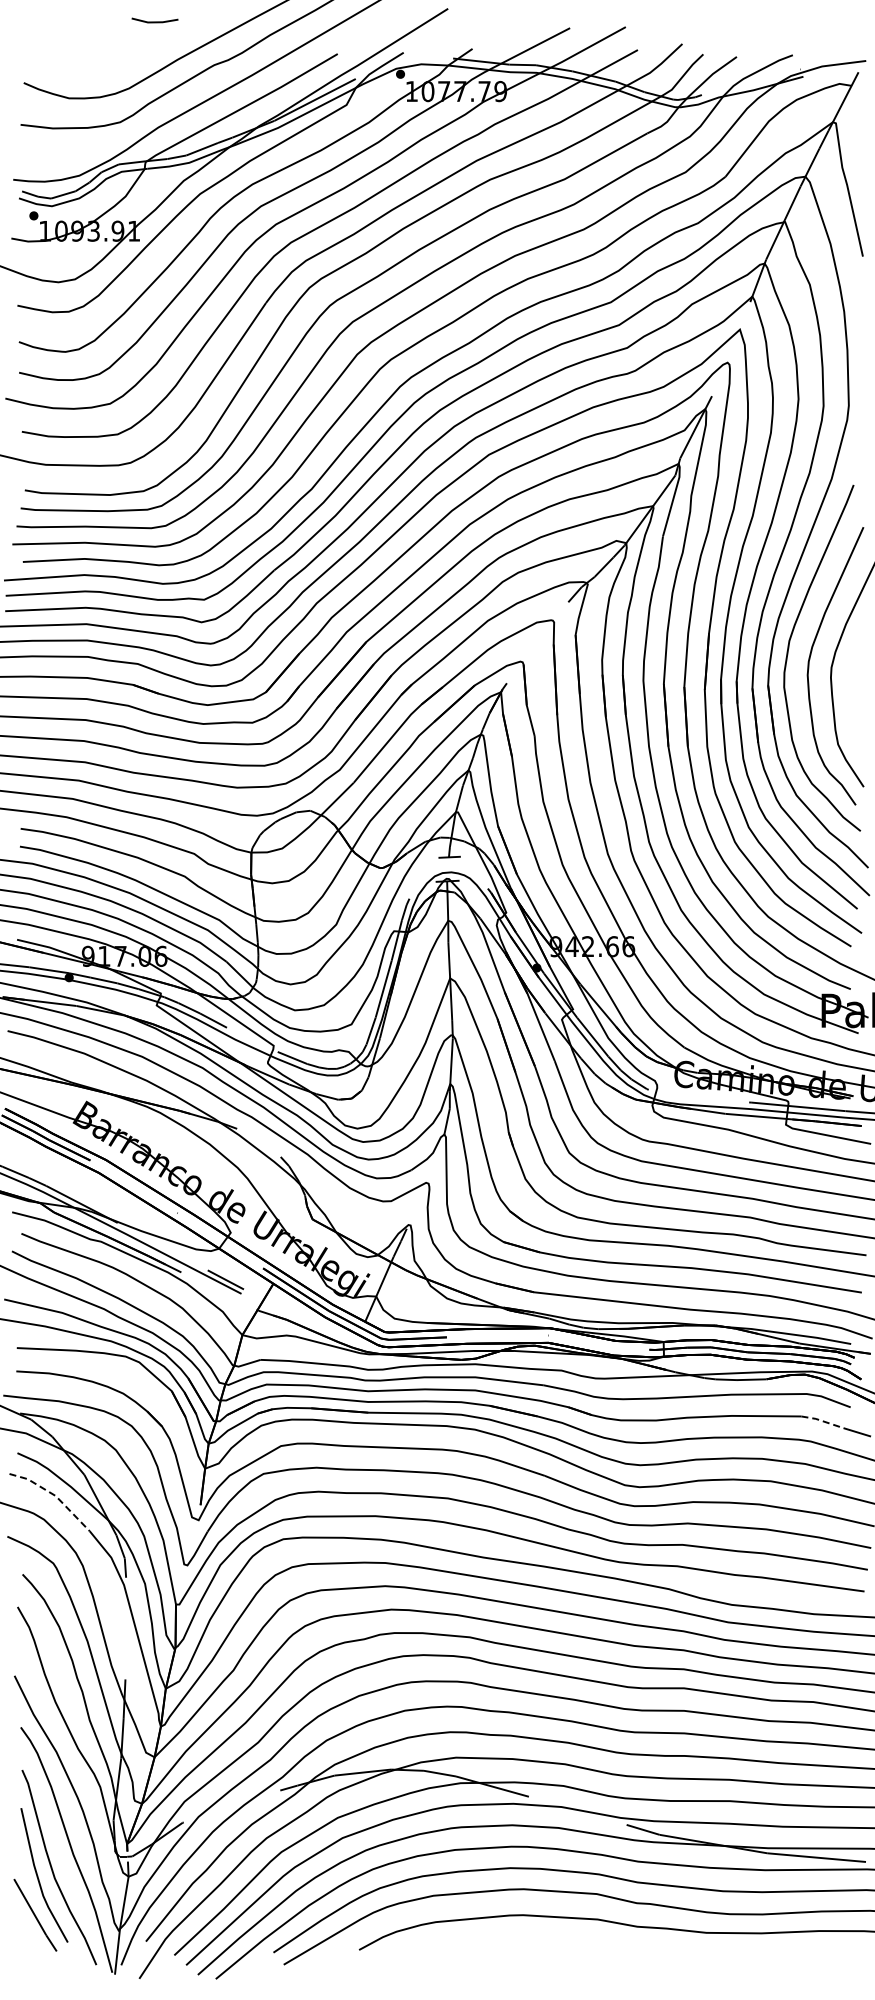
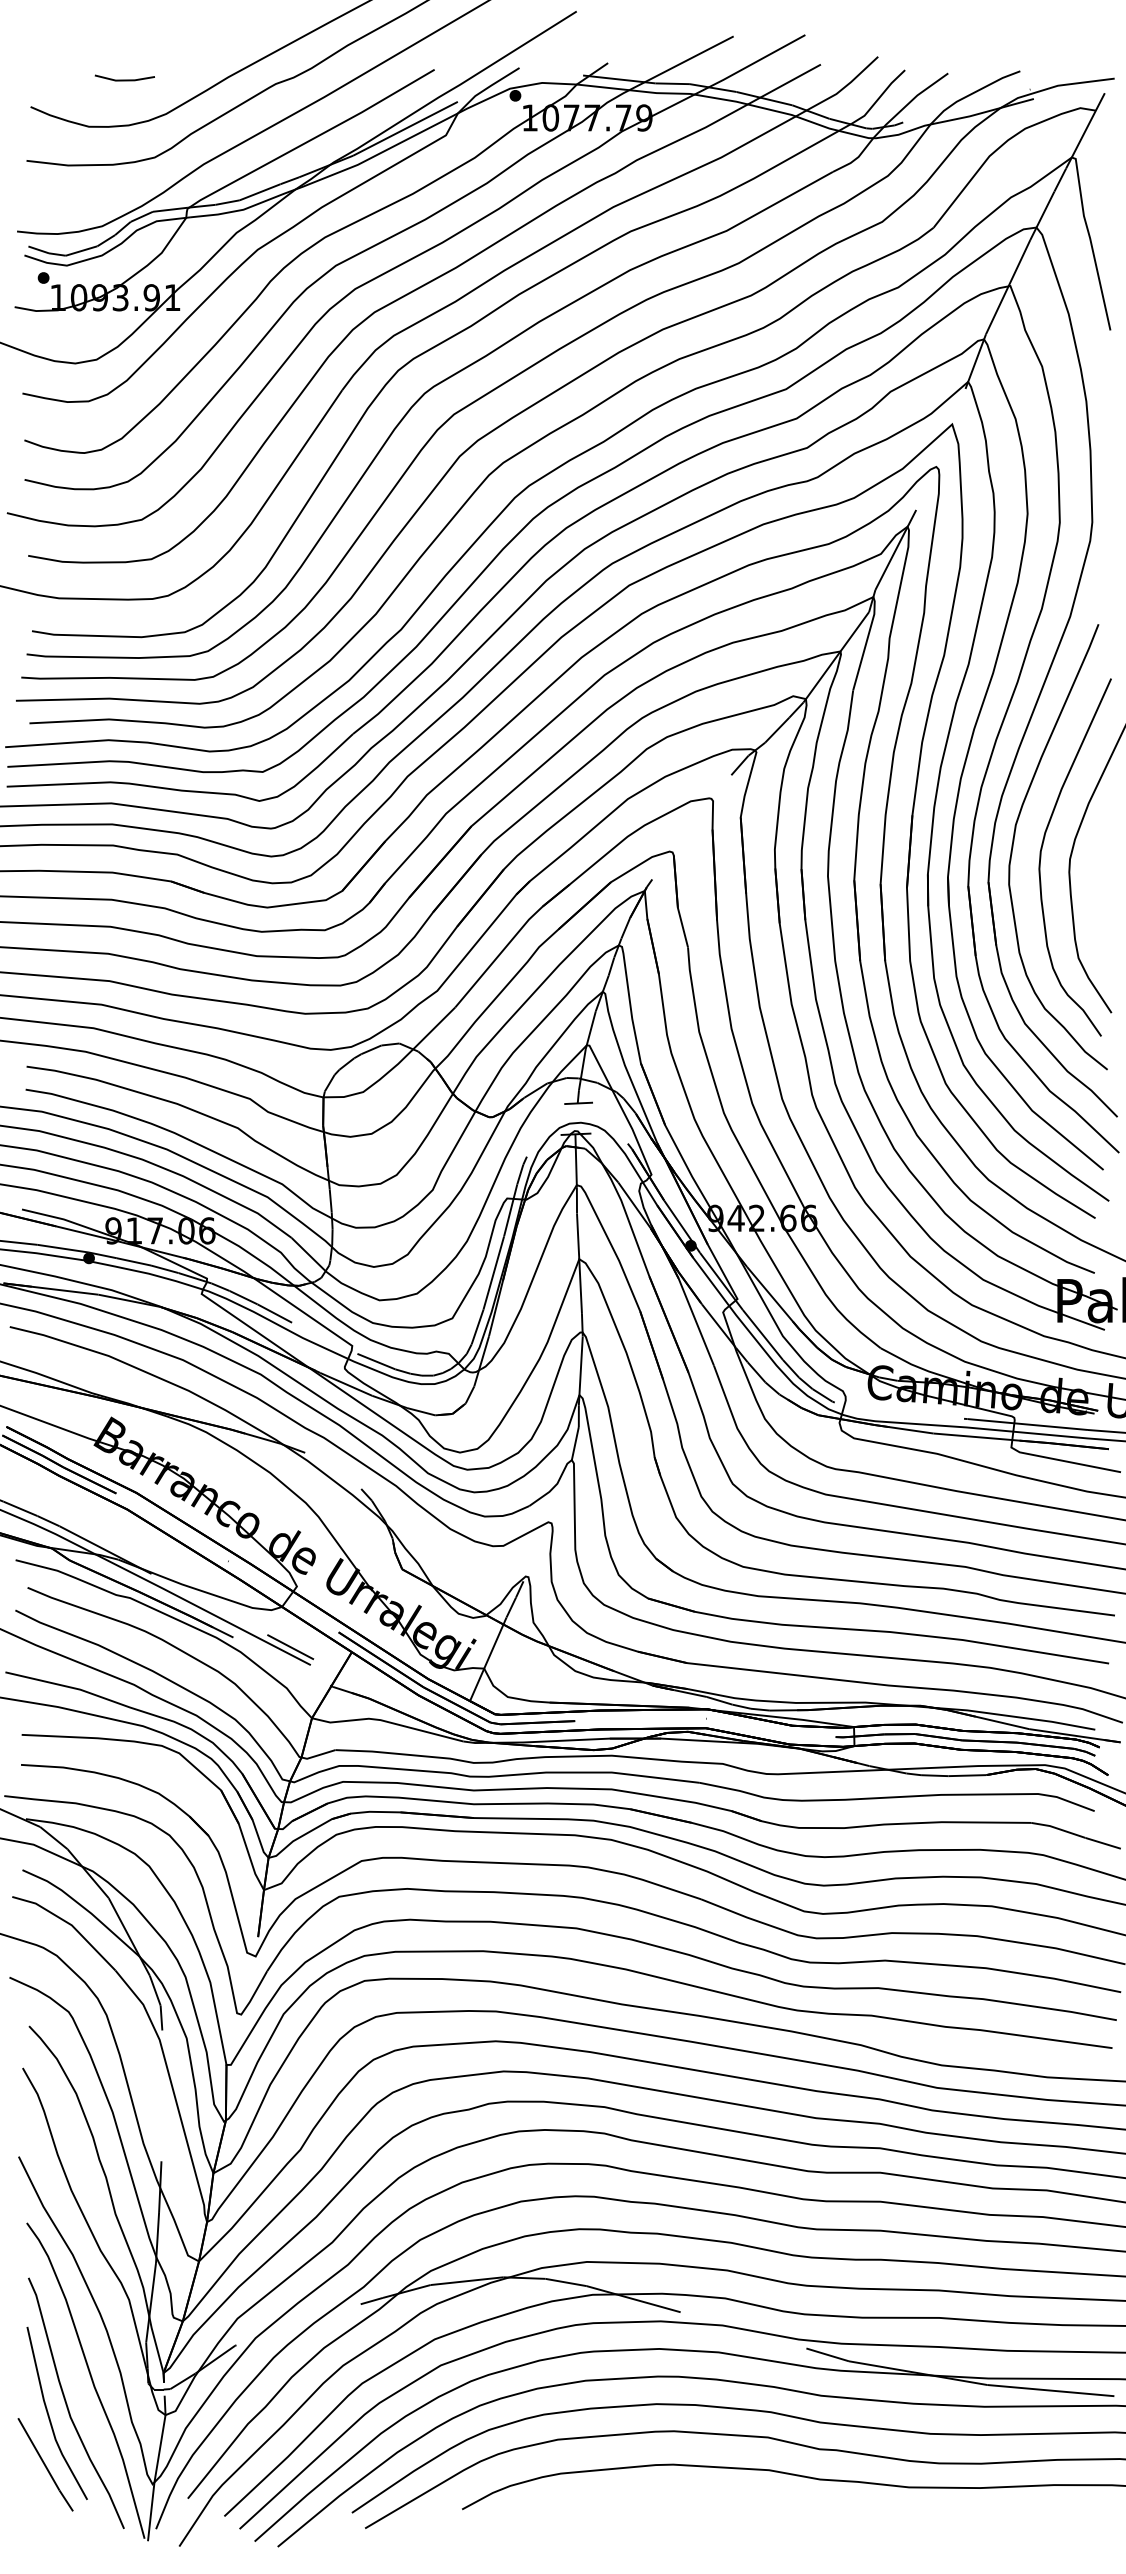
line: (154, 21) -> (124, 79), moved
line: (822, 1421) -> (1058, 1829), dashed -> solid
line: (54, 1495) -> (70, 1924), dashed -> solid

